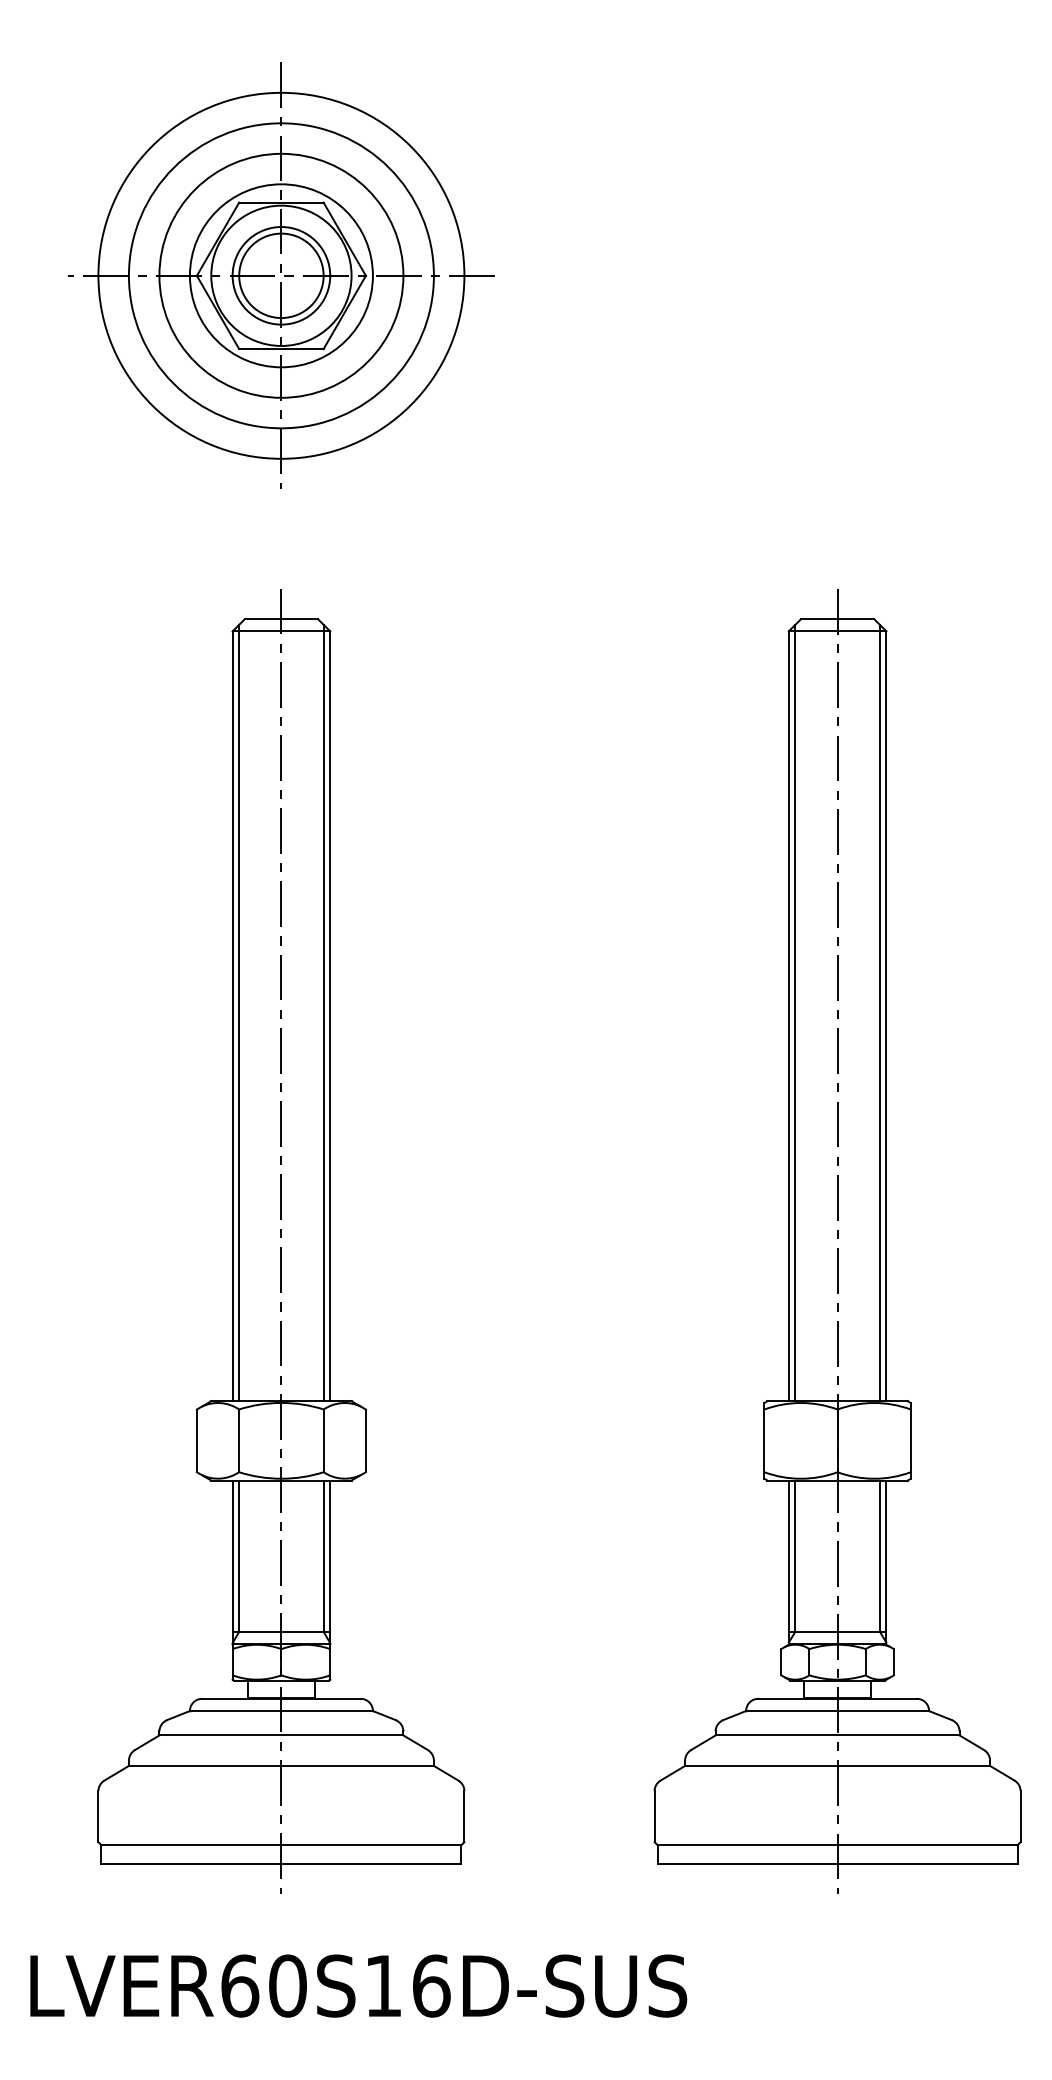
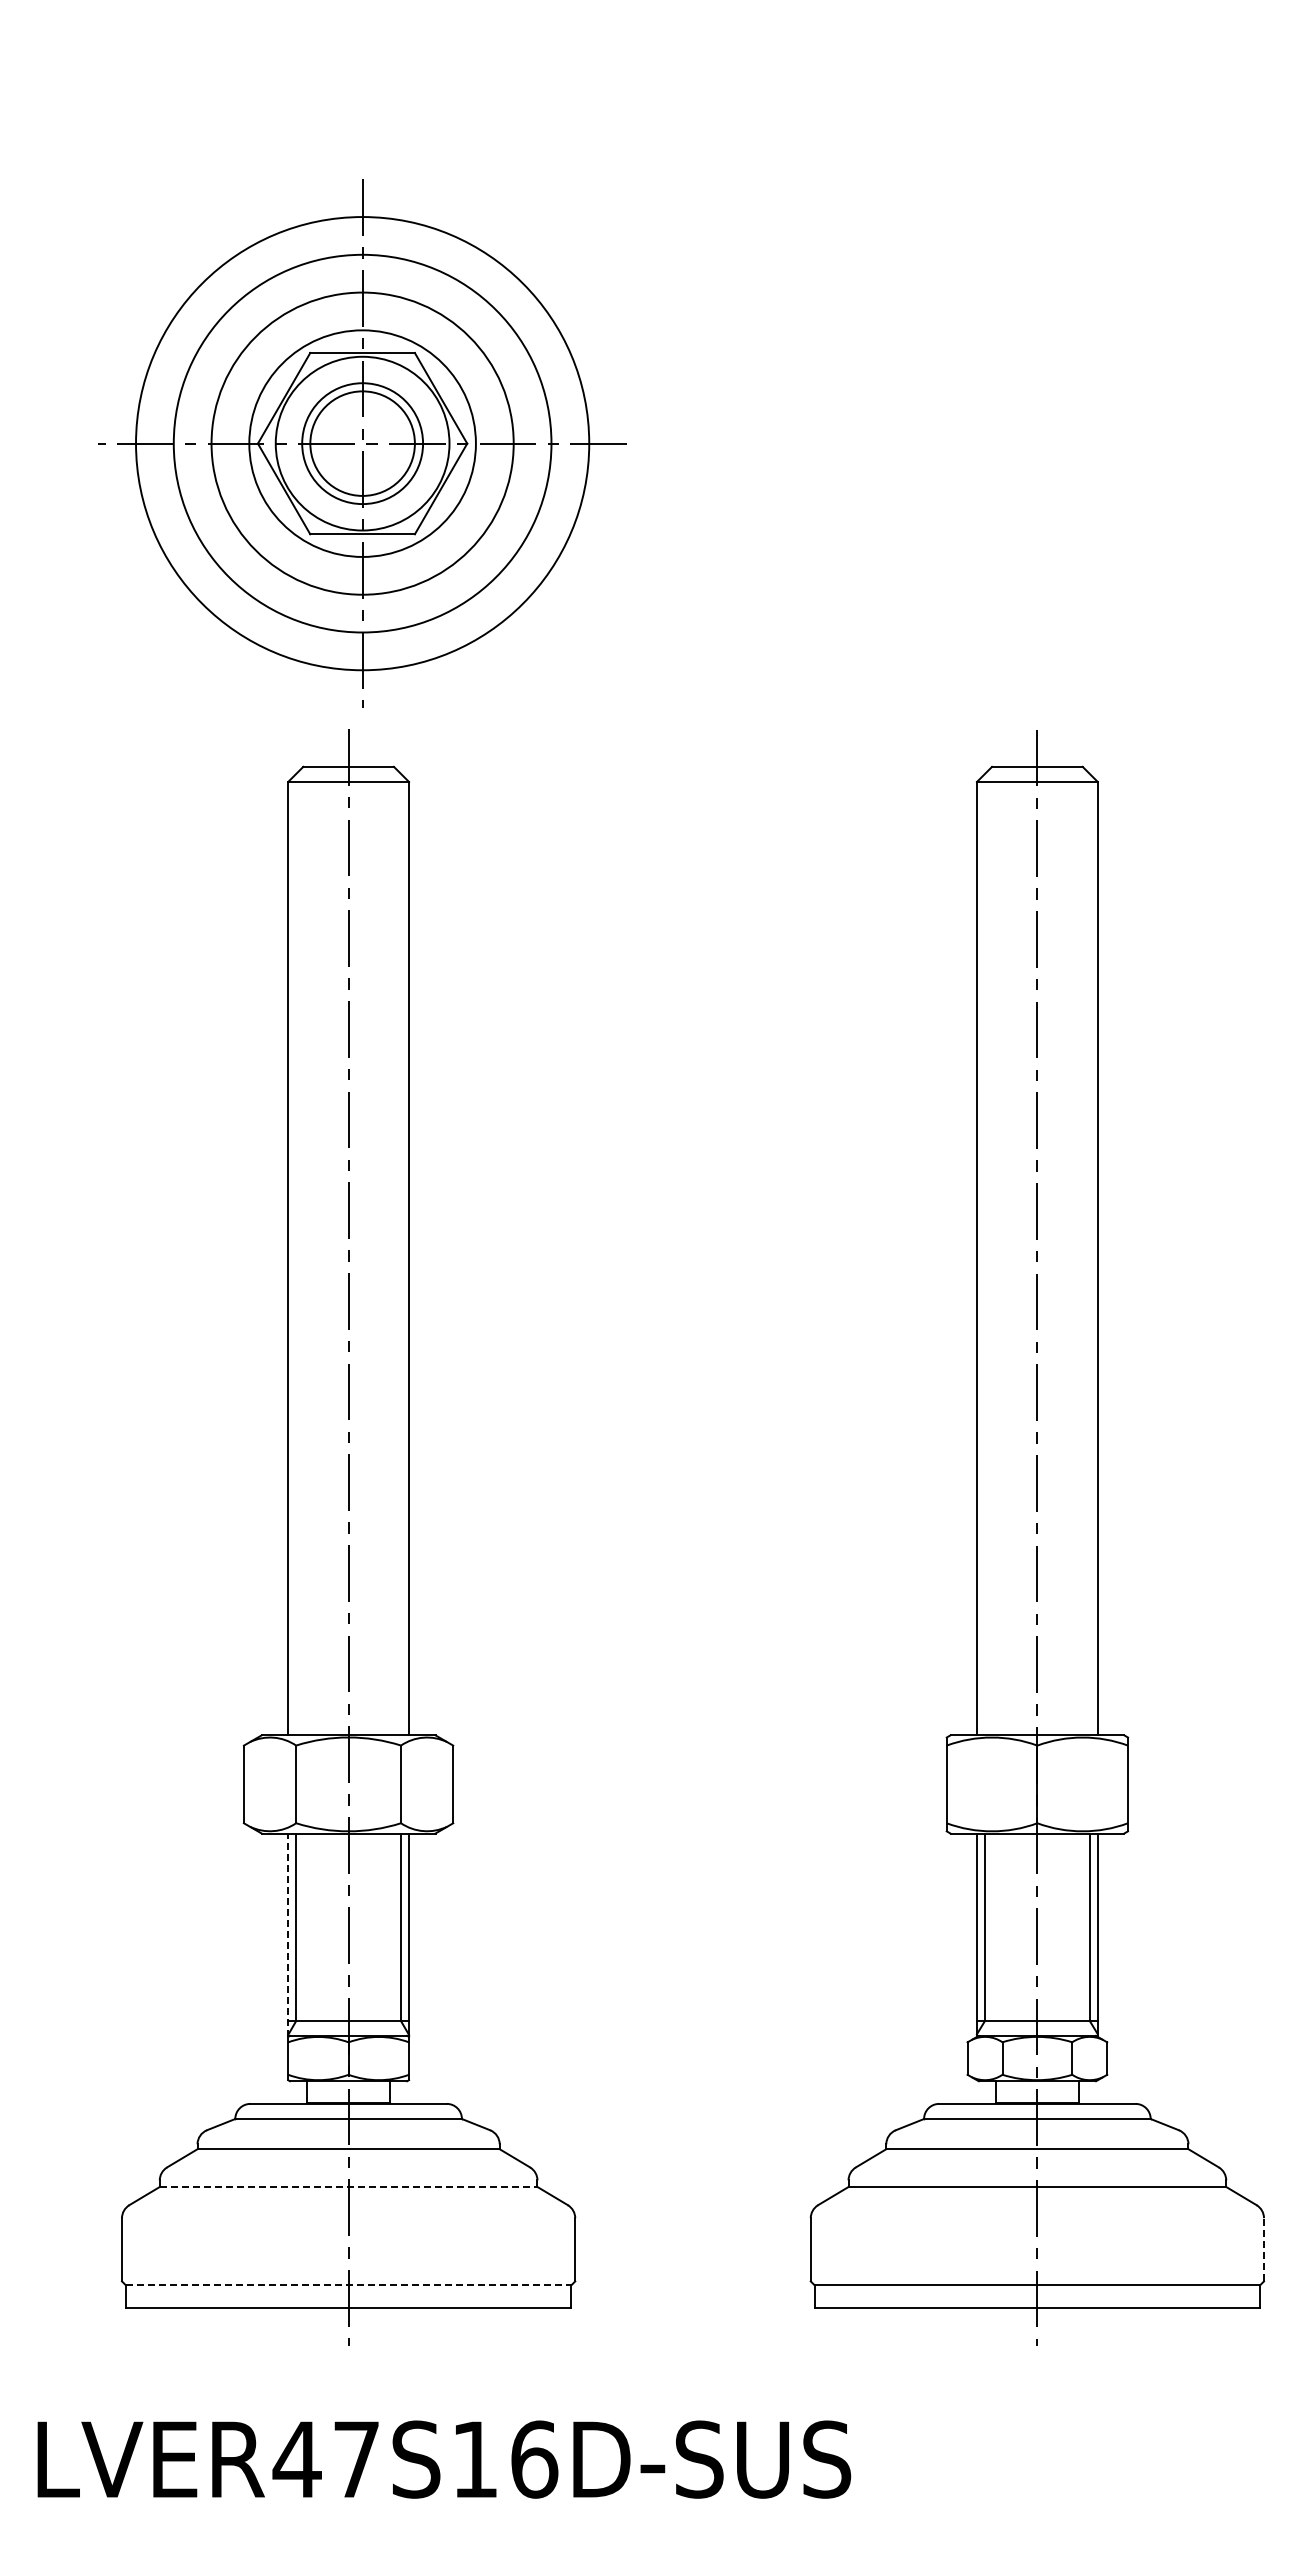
part: (281, 275) -> (362, 443), moved
line: (239, 1012) -> (296, 1254), removed
line: (323, 1012) -> (400, 1254), removed
line: (795, 1012) -> (985, 1254), removed
line: (879, 1012) -> (1089, 1254), removed
line: (232, 1562) -> (288, 1935), solid -> dashed
line: (281, 1765) -> (348, 2186), solid -> dashed
line: (1020, 1816) -> (1264, 2249), solid -> dashed
line: (281, 1845) -> (348, 2285), solid -> dashed
text: (263, 1985) -> (326, 2459), LVER60S16D-SUS -> LVER47S16D-SUS

